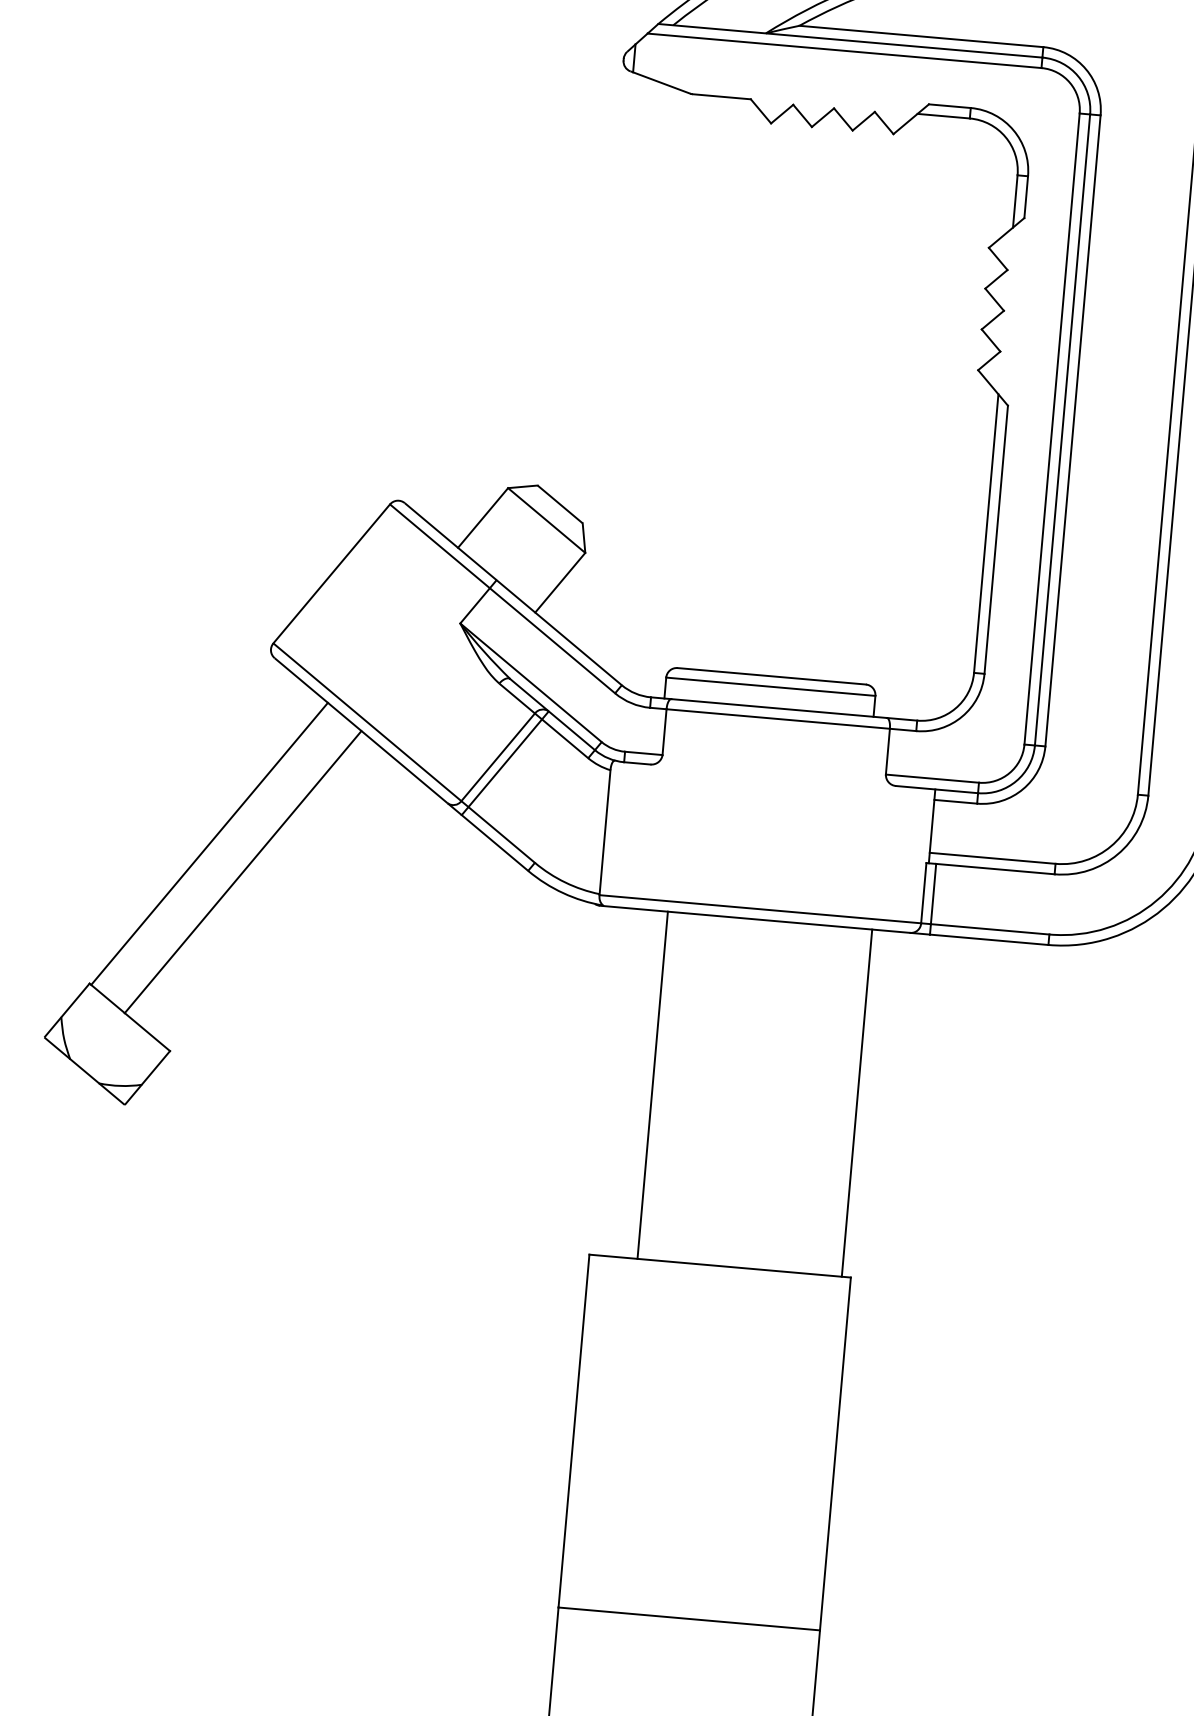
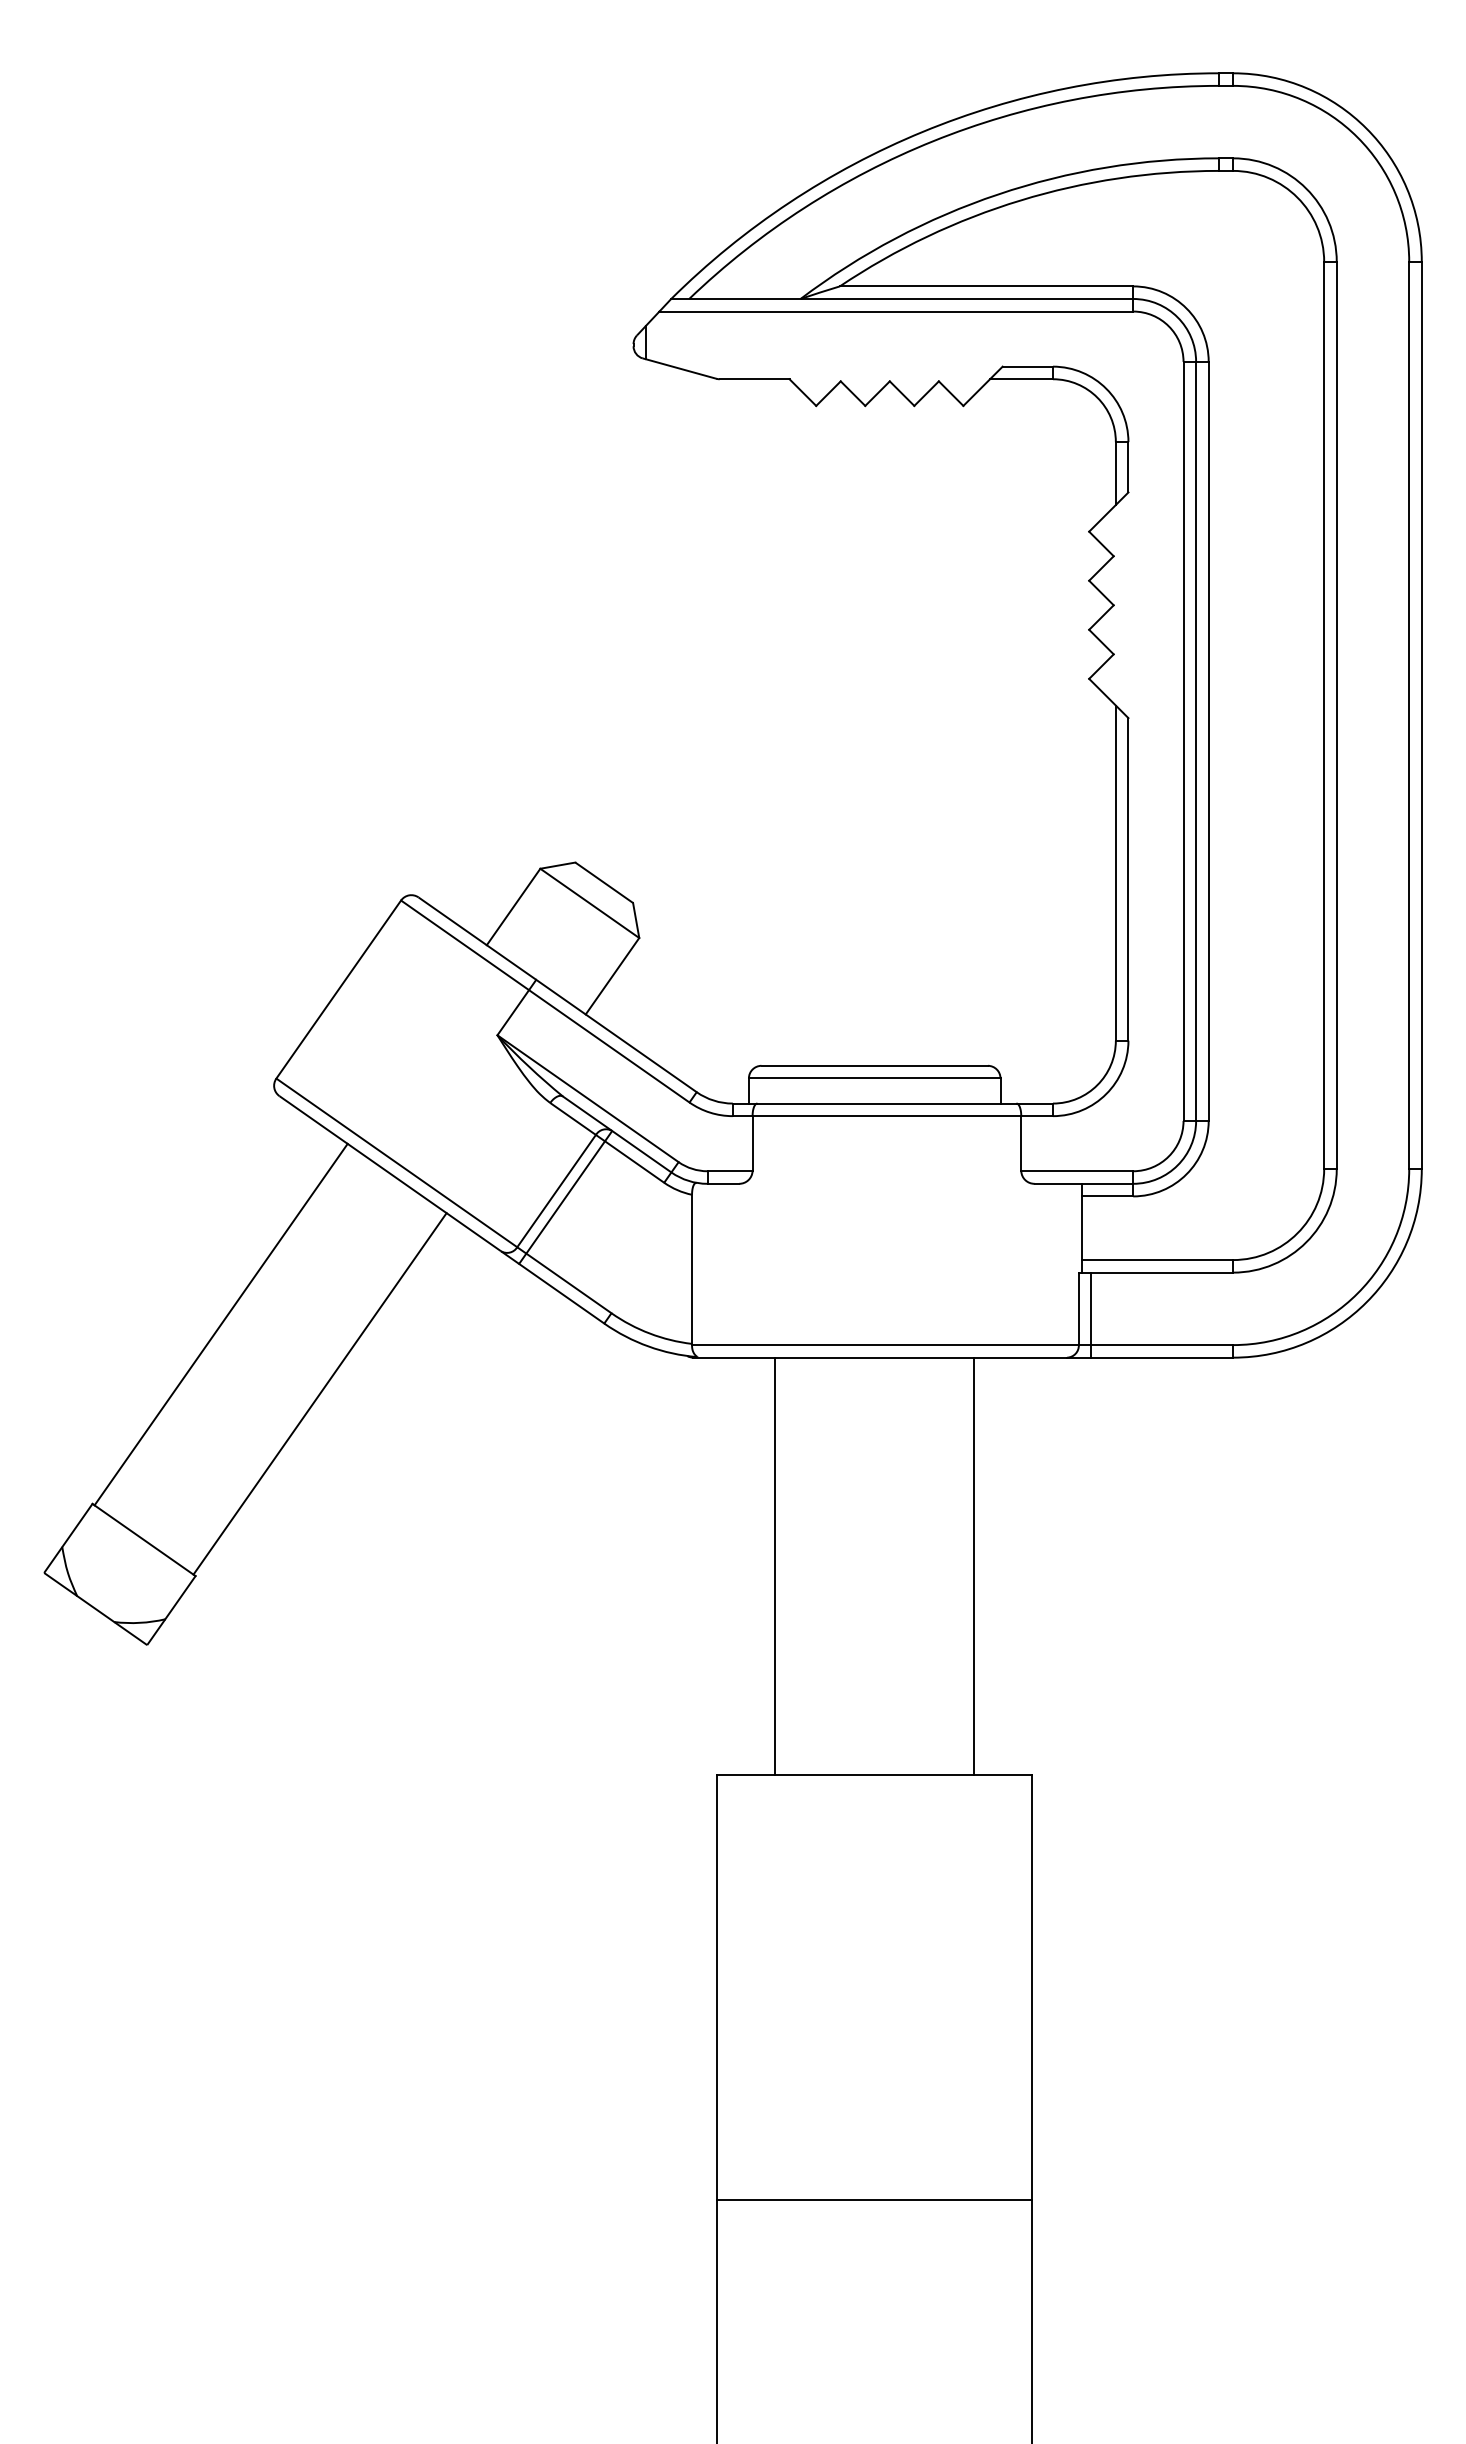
line: (242, 871) -> (319, 1393), moved
line: (857, 1103) -> (974, 1566), moved

